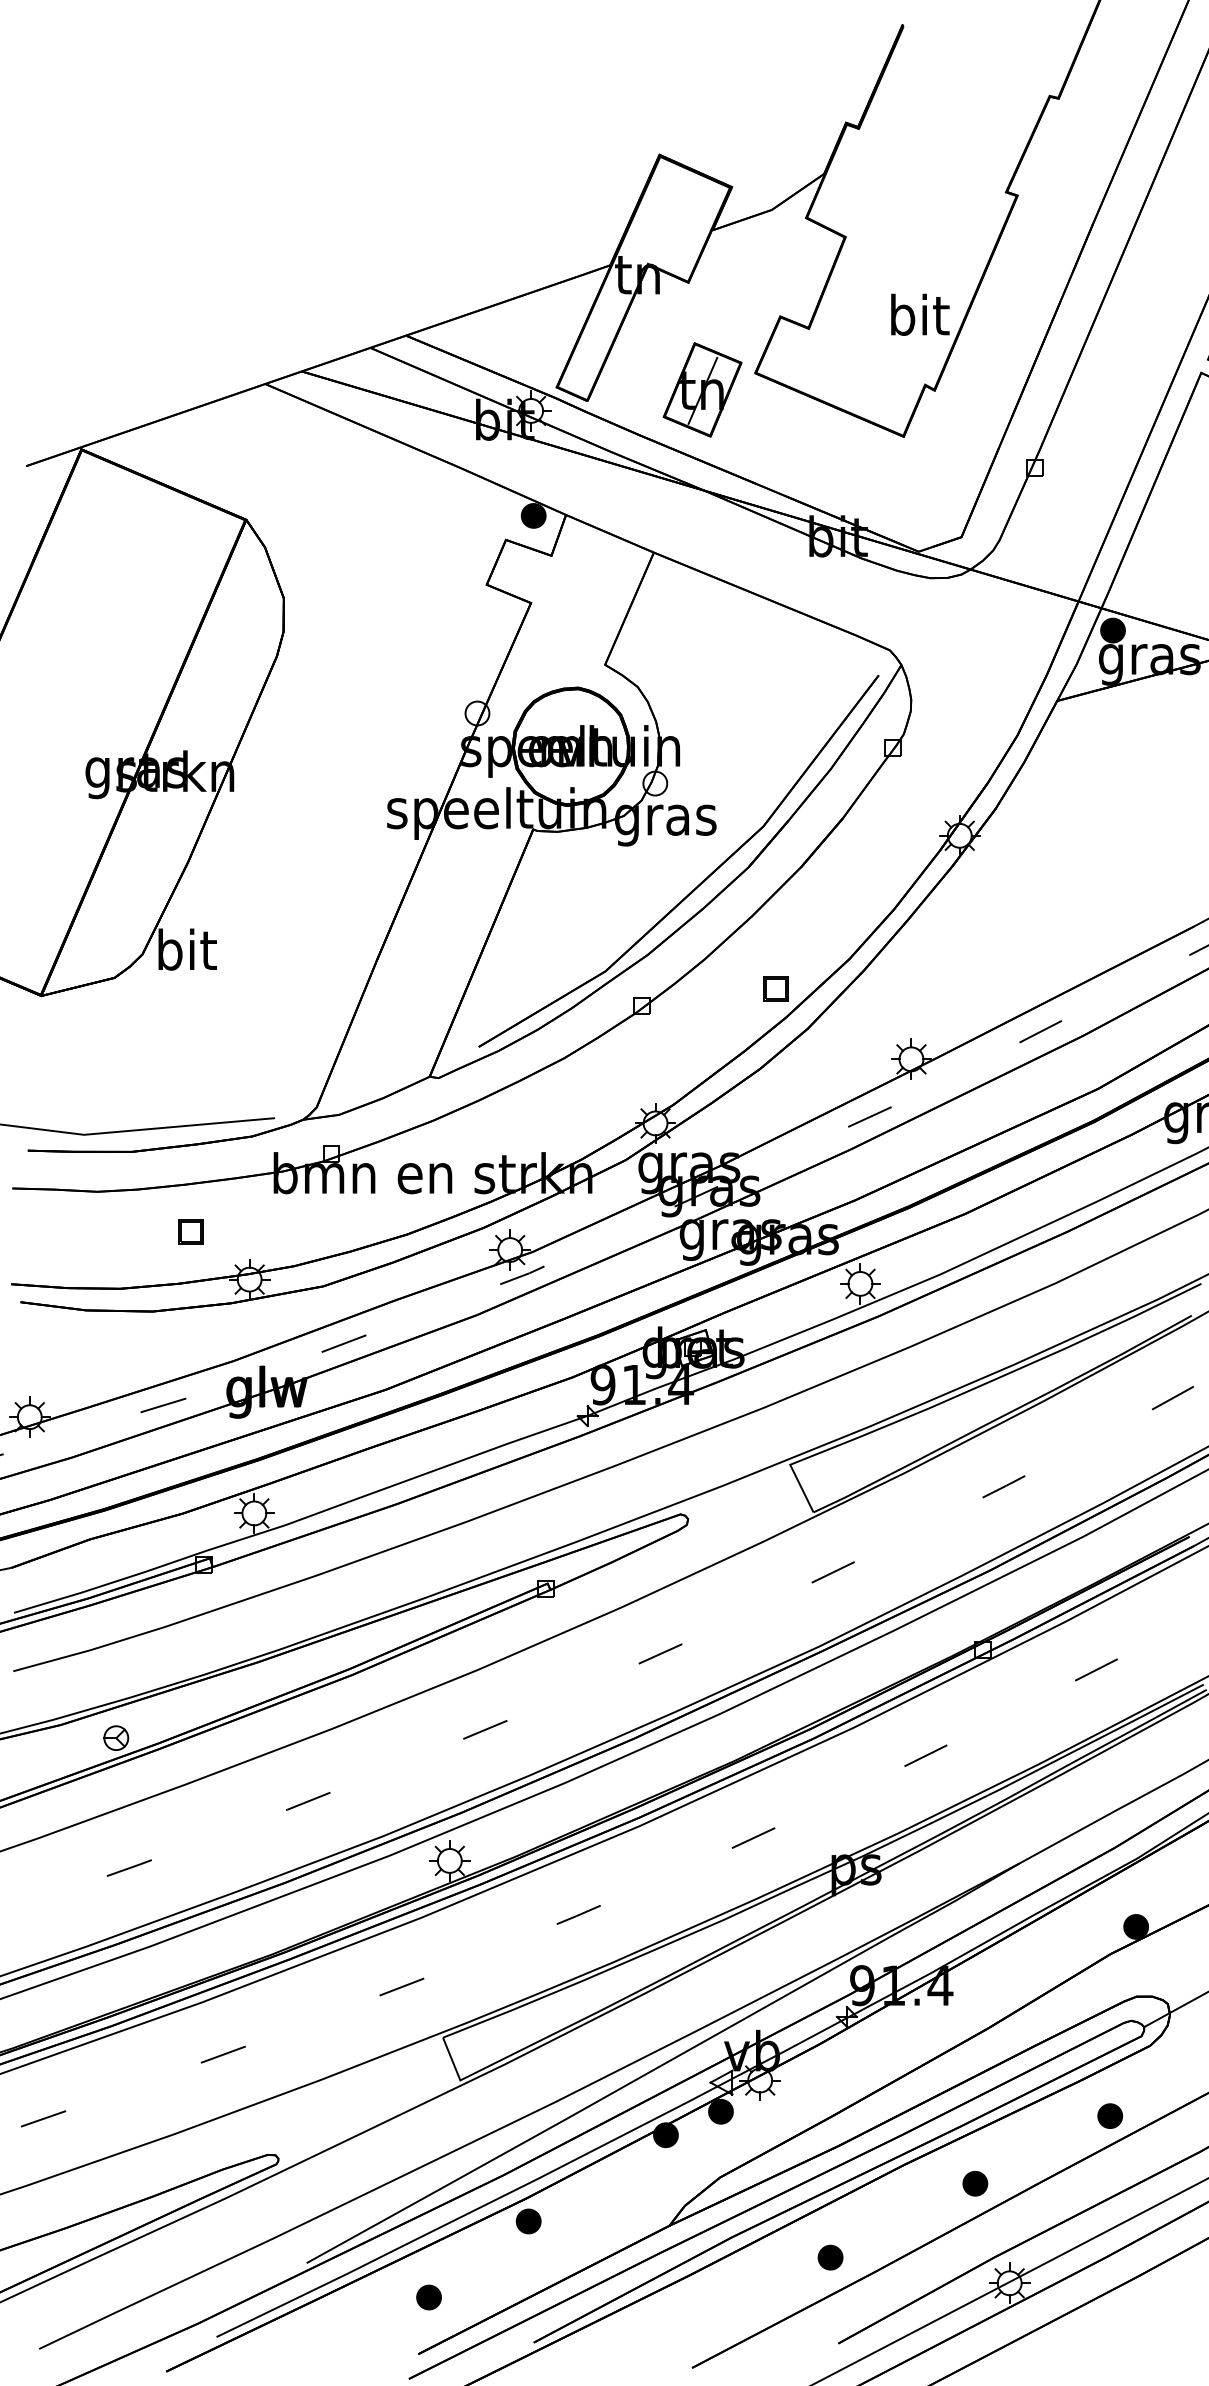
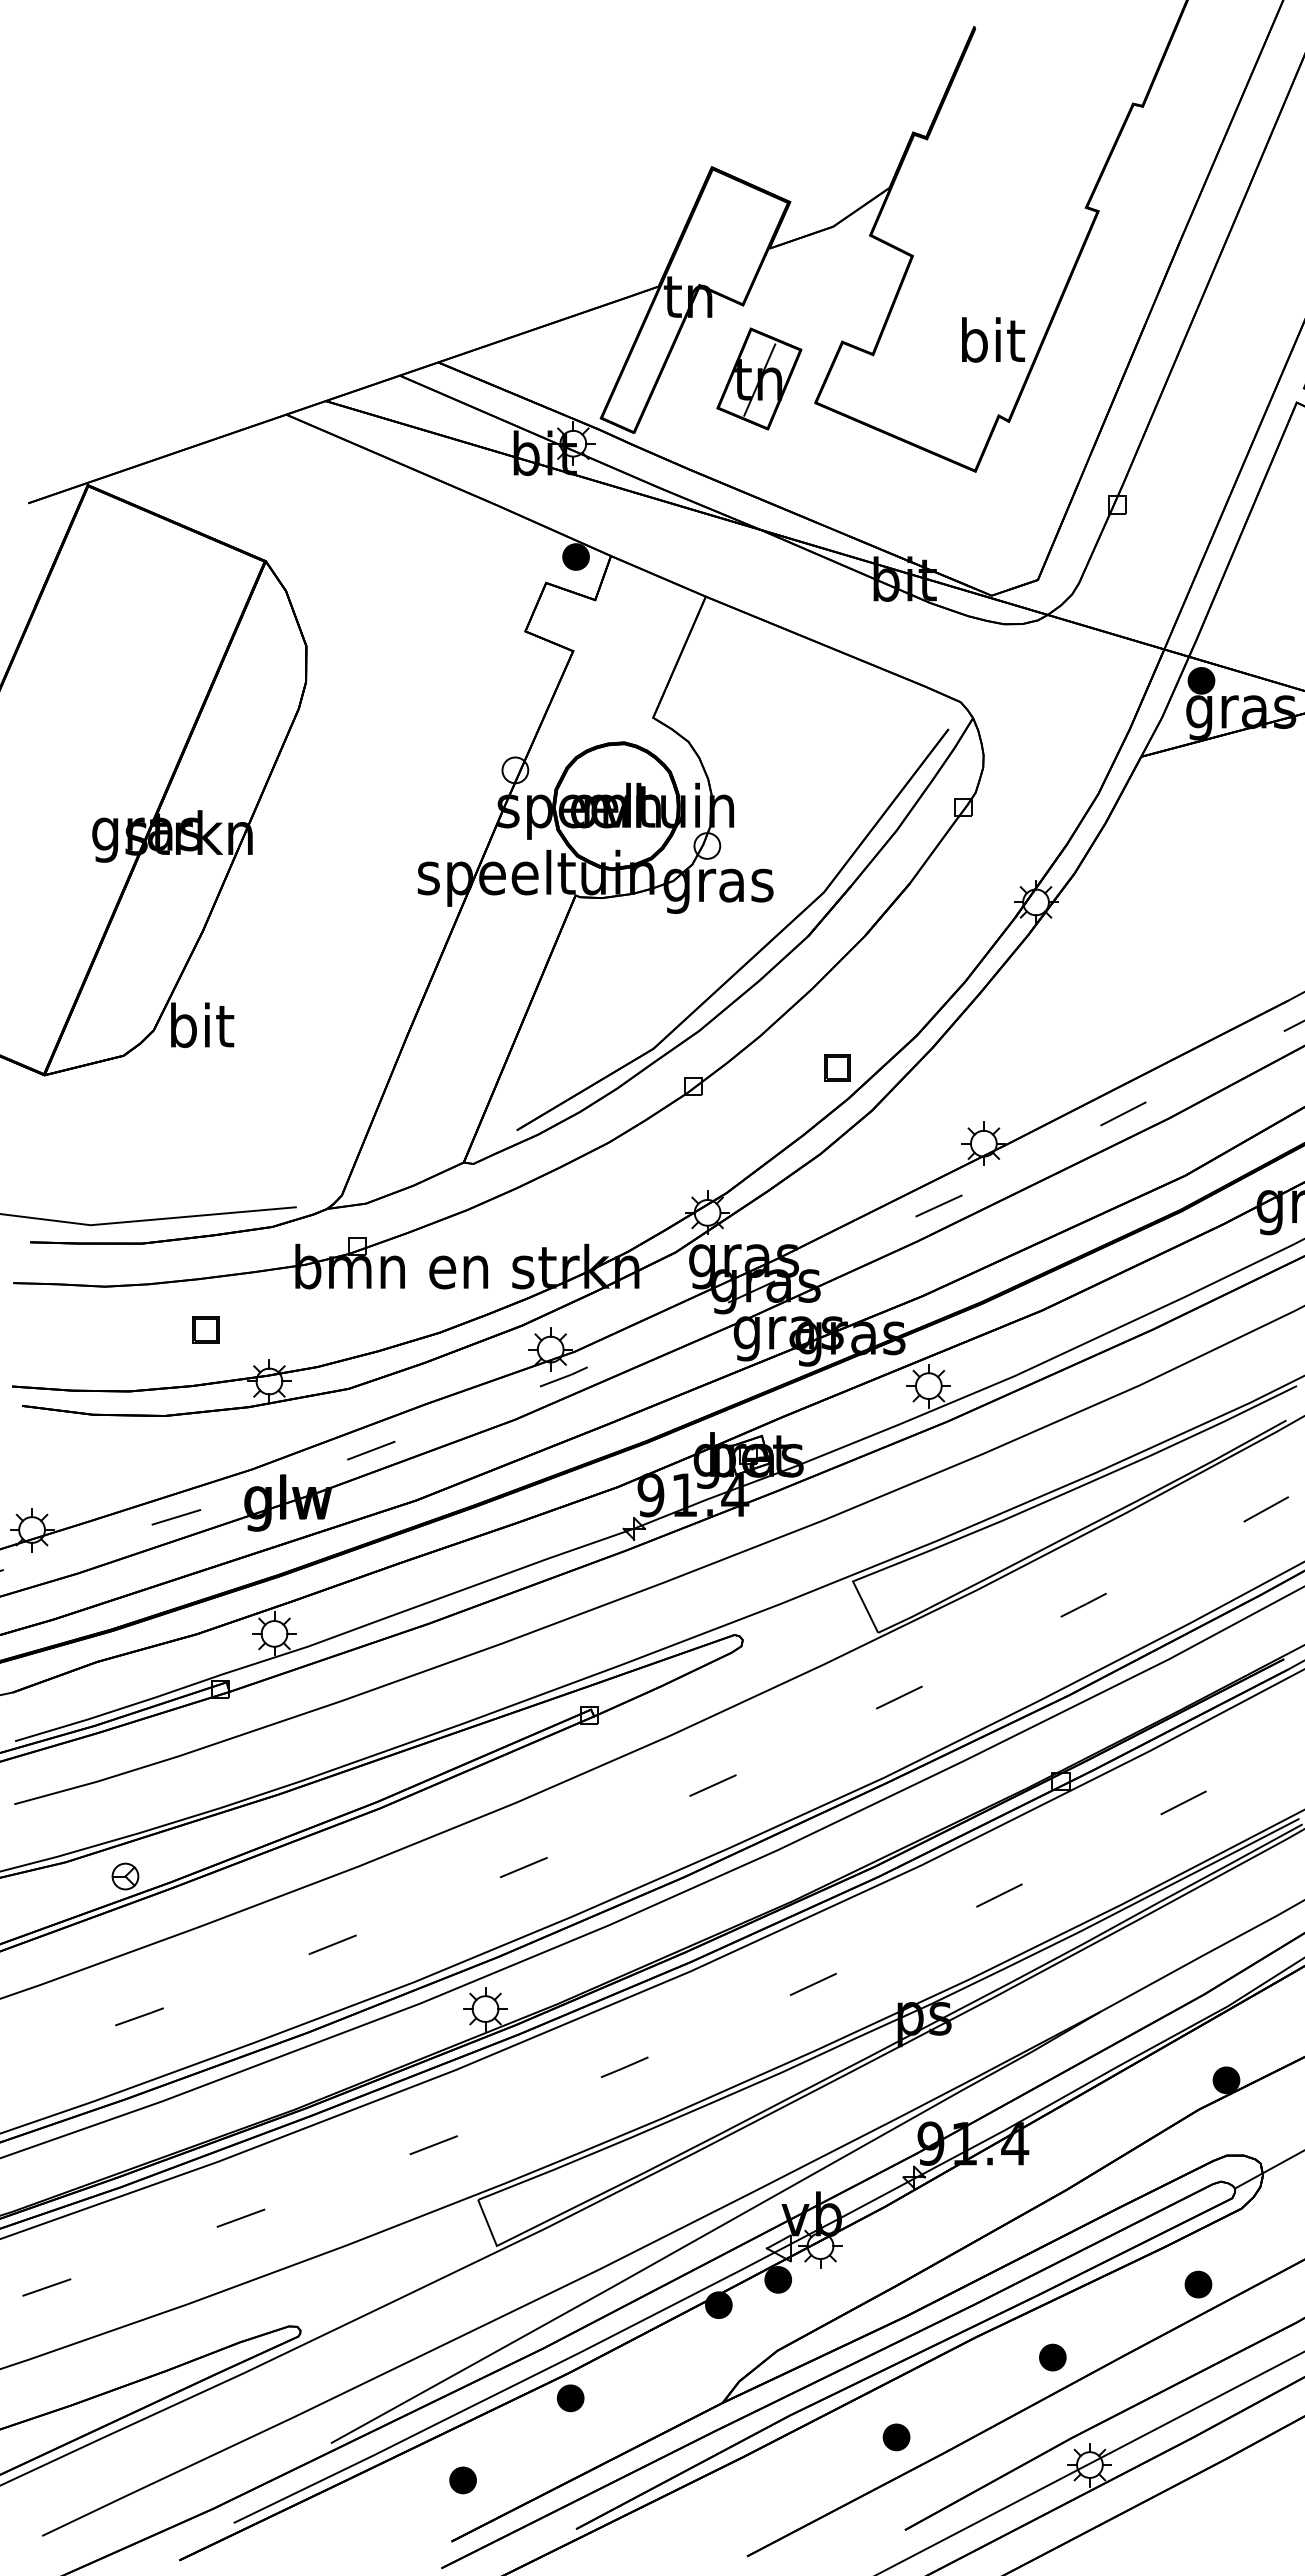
part: (702, 389) -> (759, 378), moved

